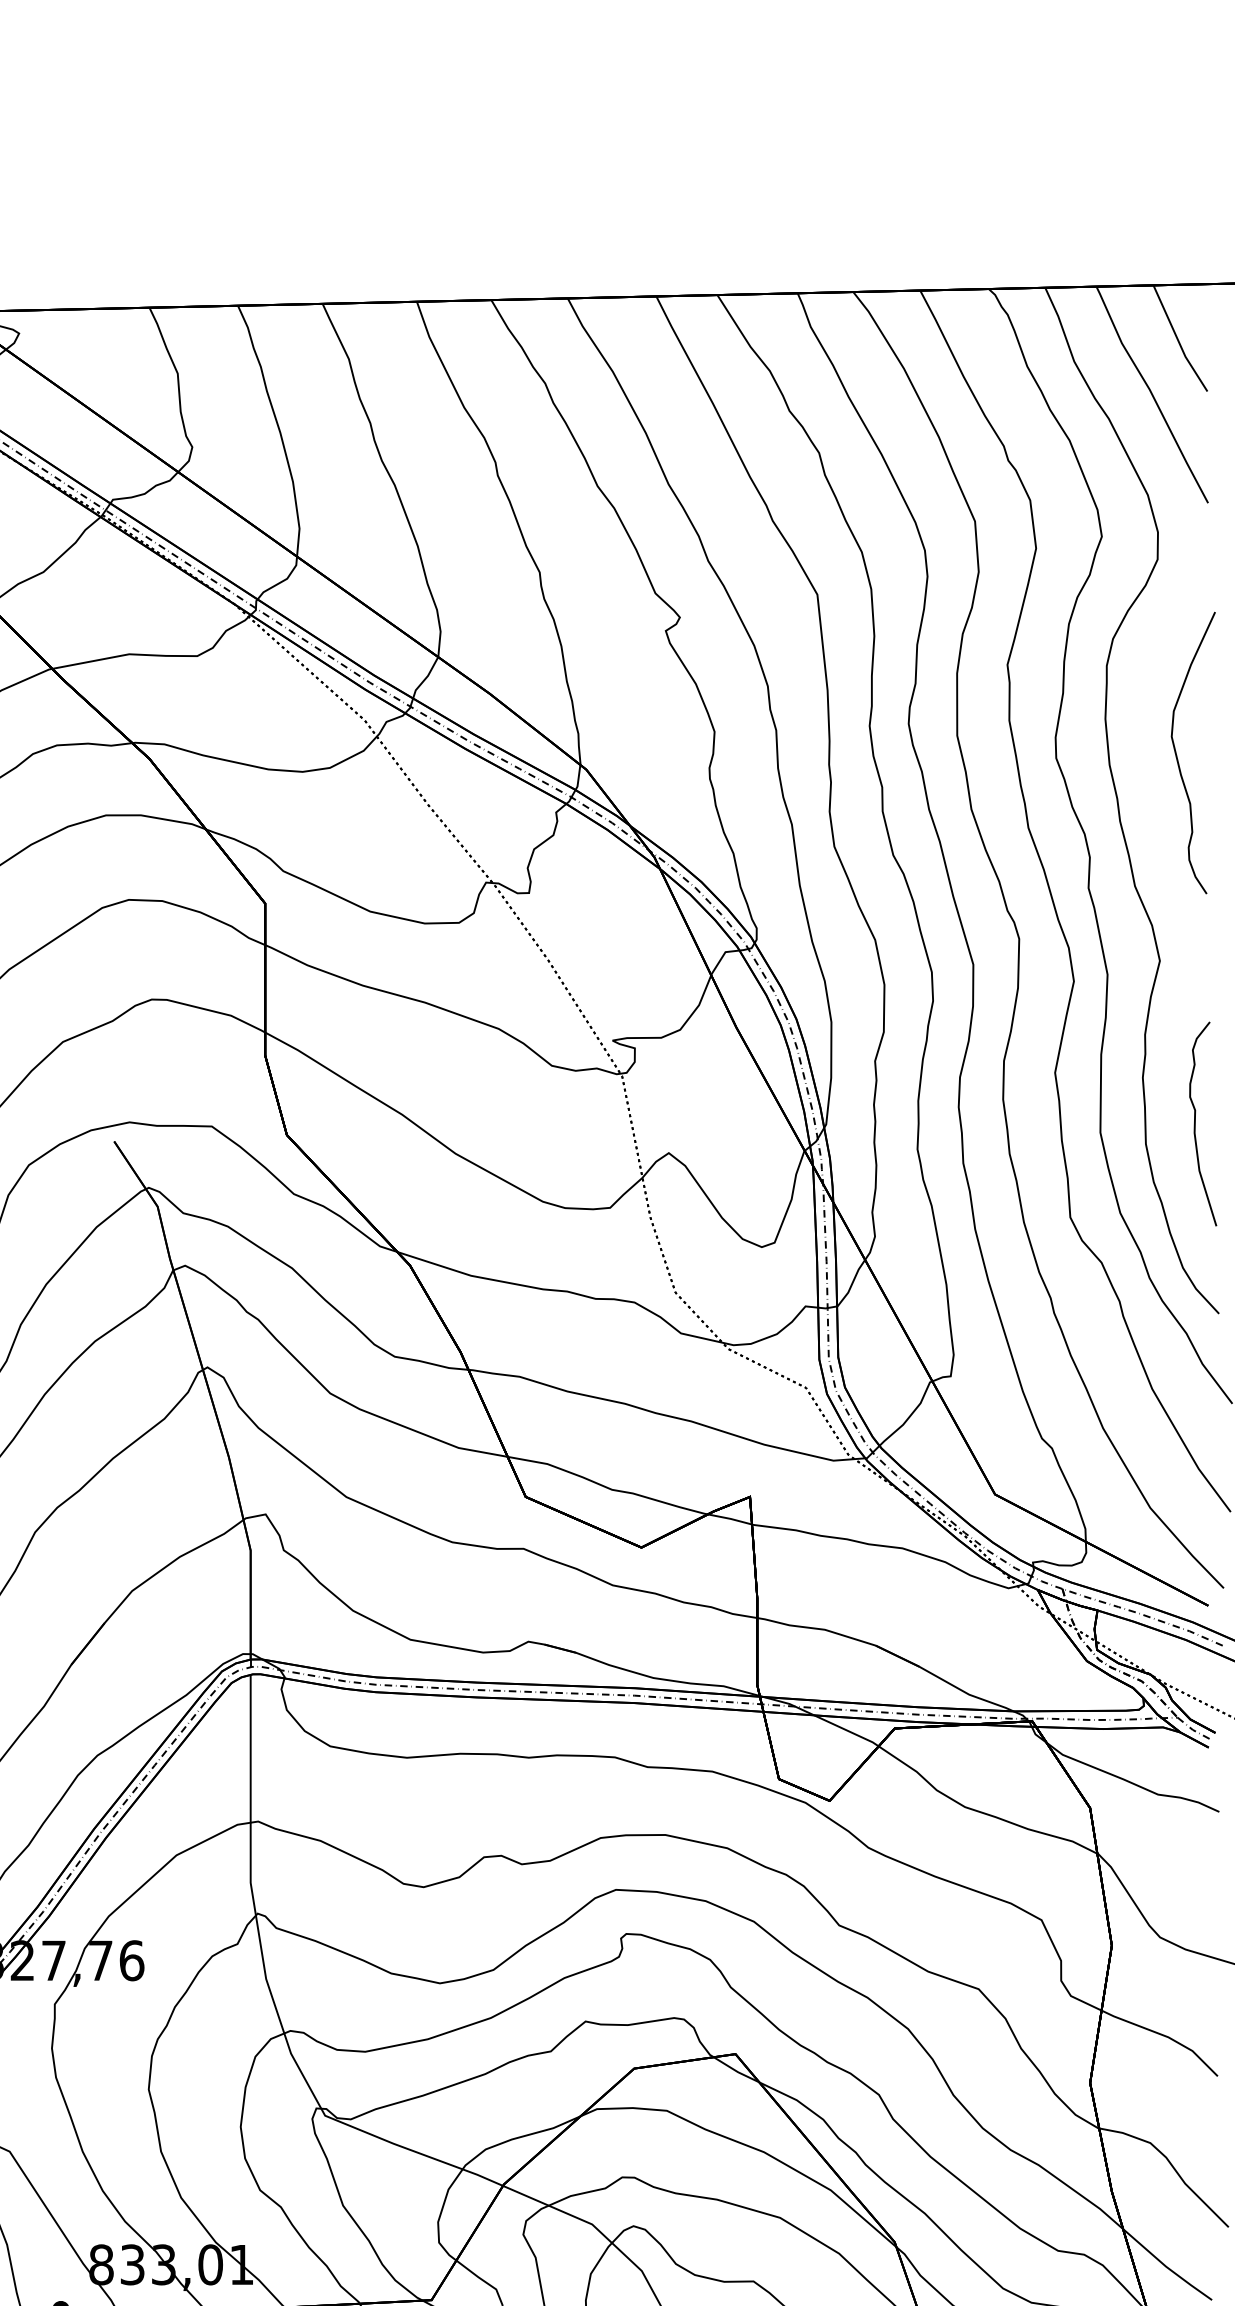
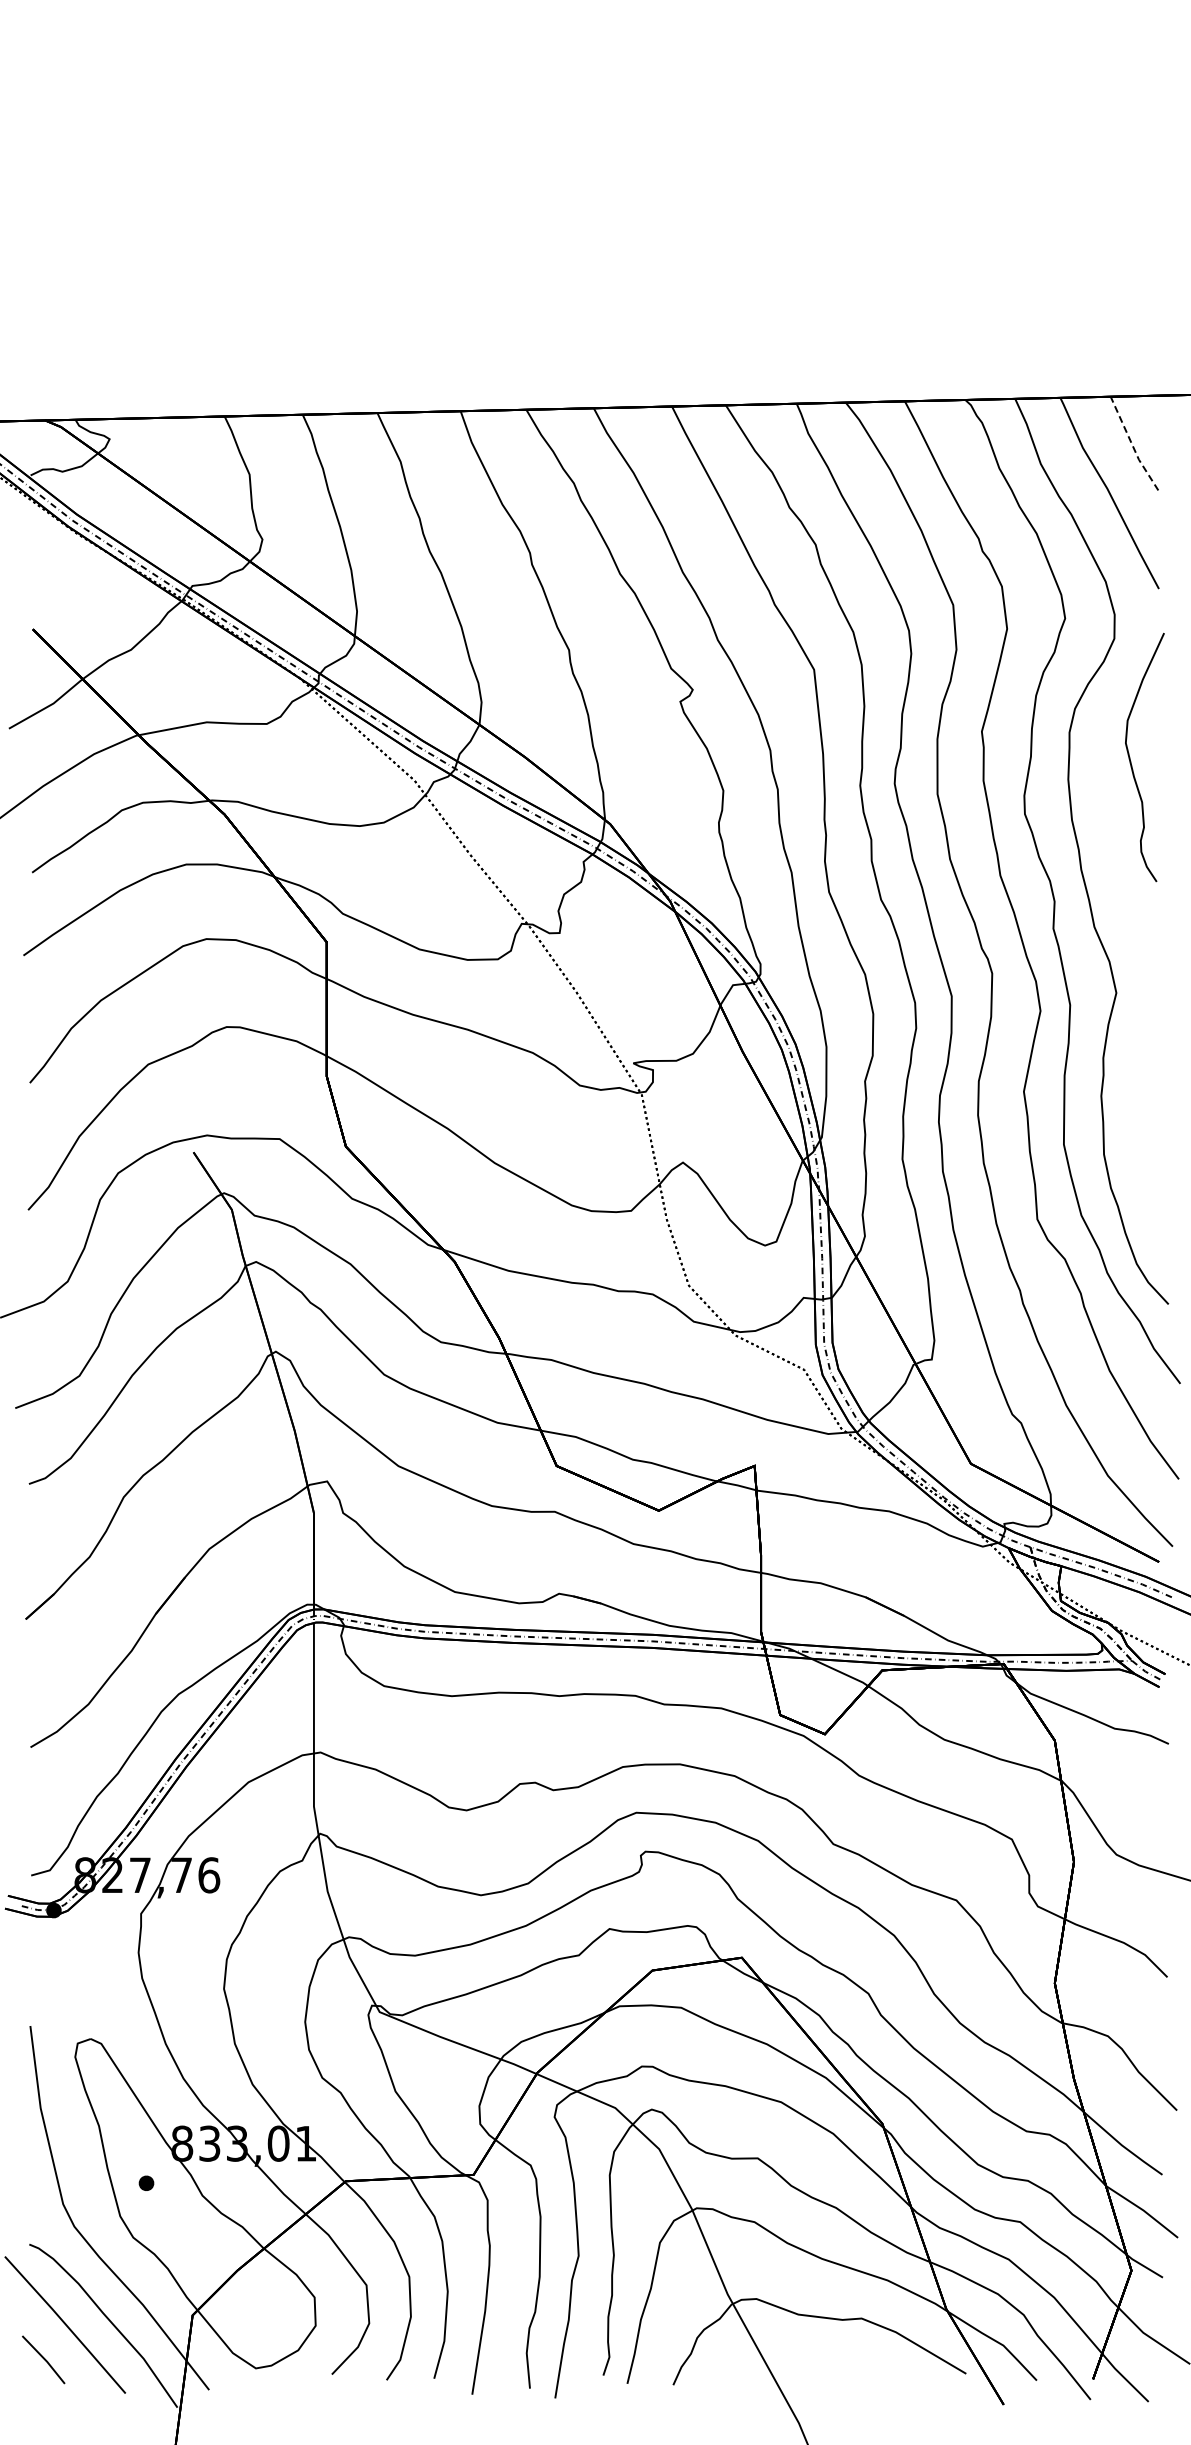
line: (1178, 340) -> (1132, 445), solid -> dashed
curve: (1178, 757) -> (1131, 761), moved
curve: (1196, 1123) -> (1148, 1136), removed

